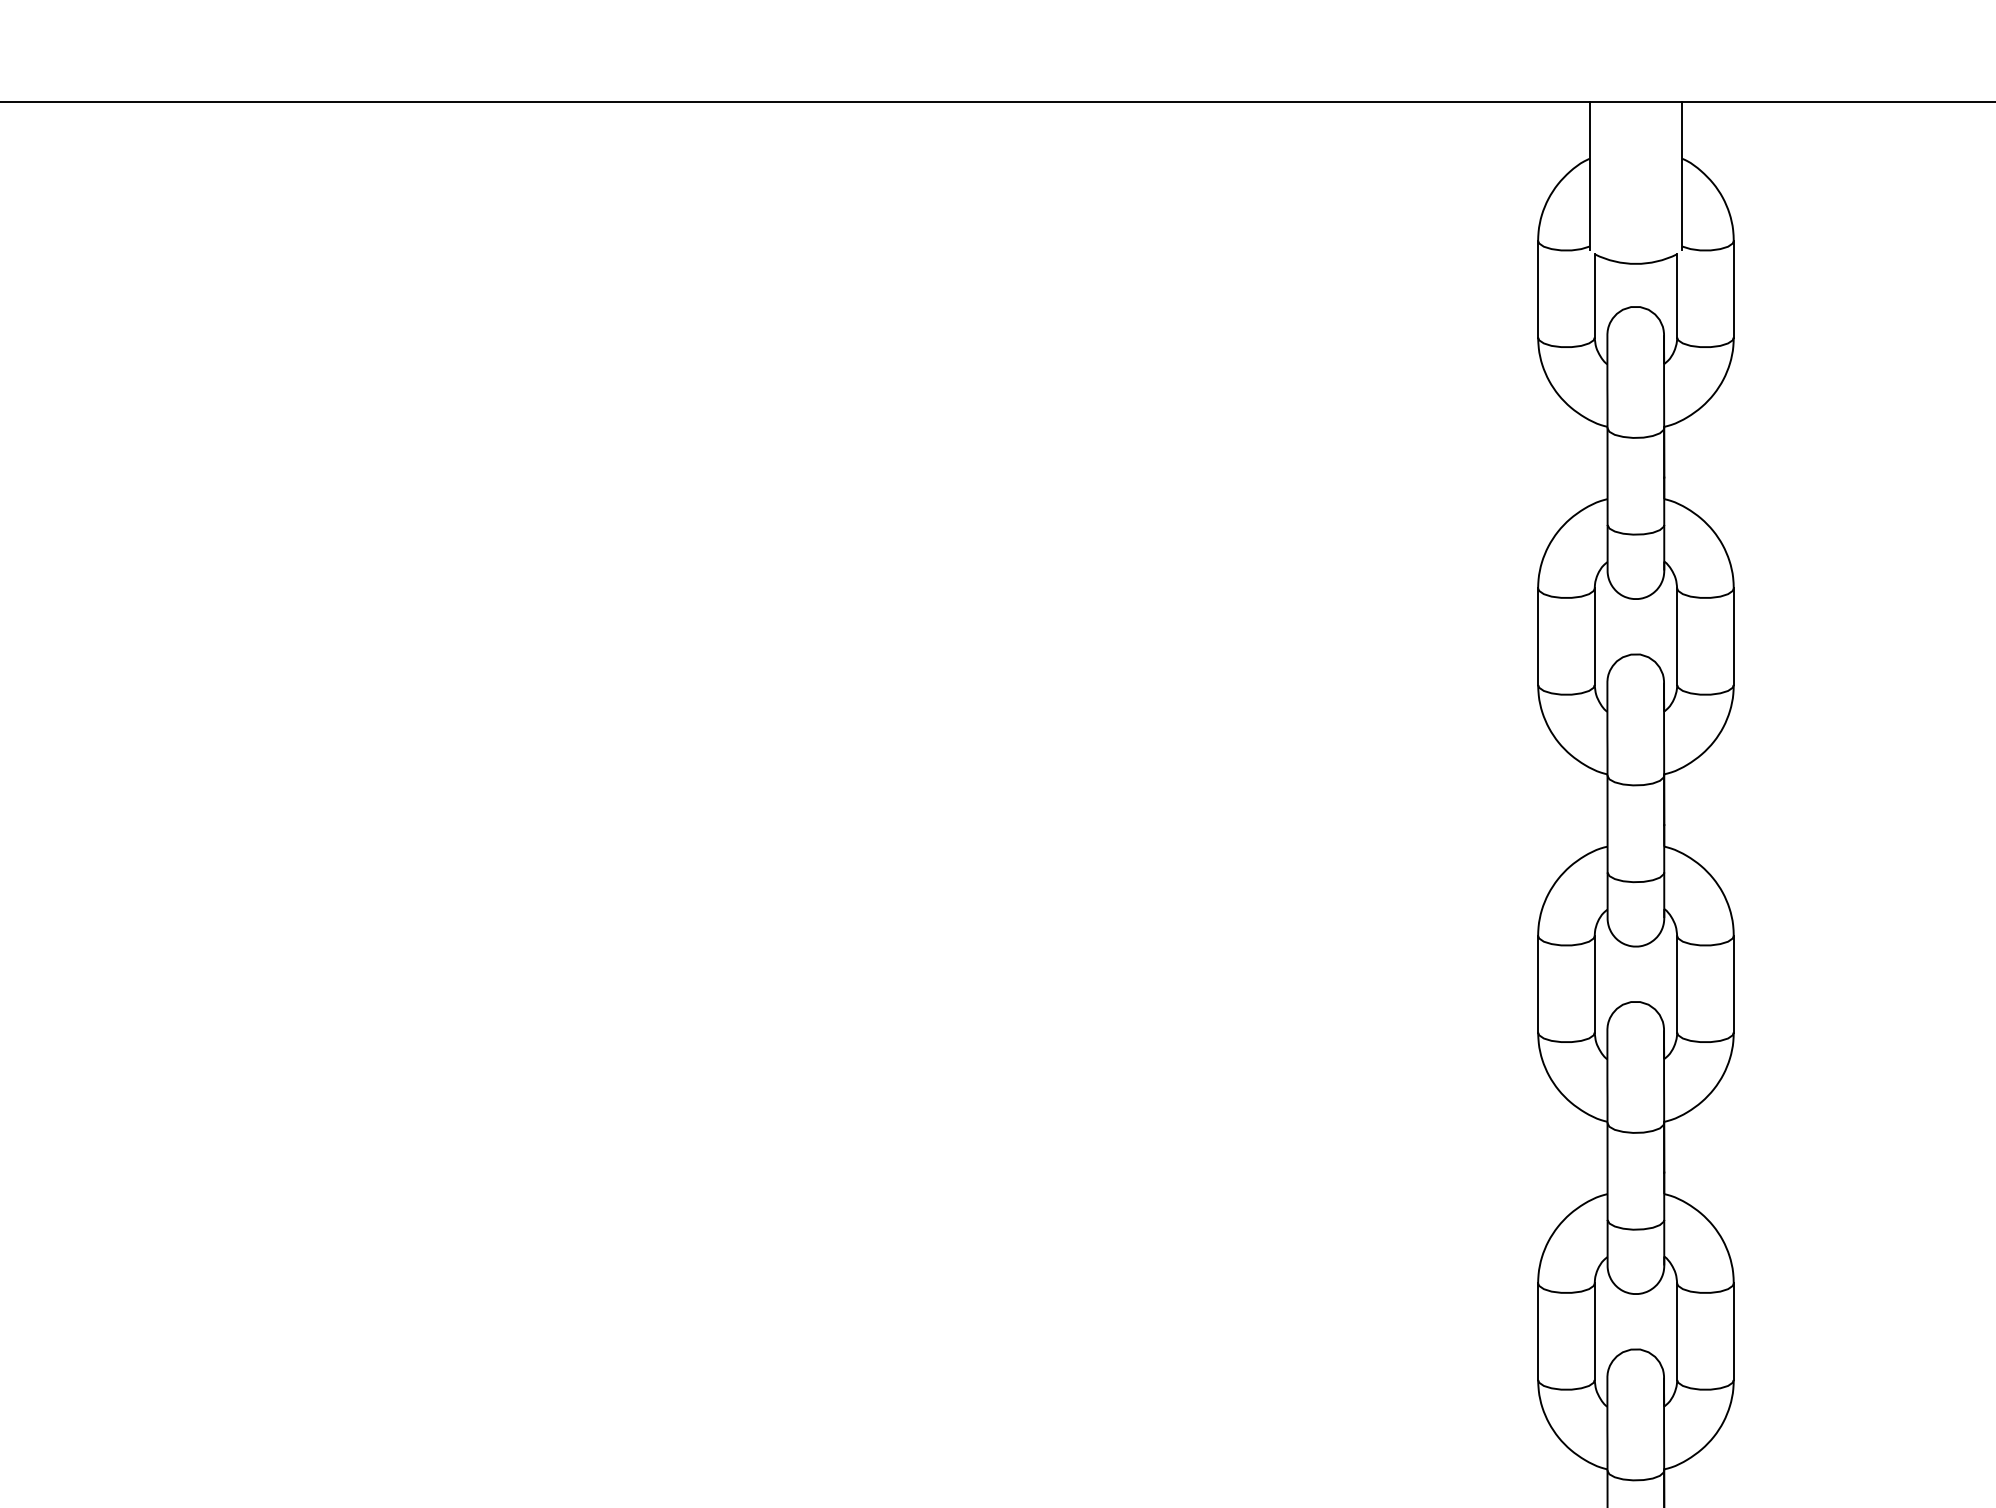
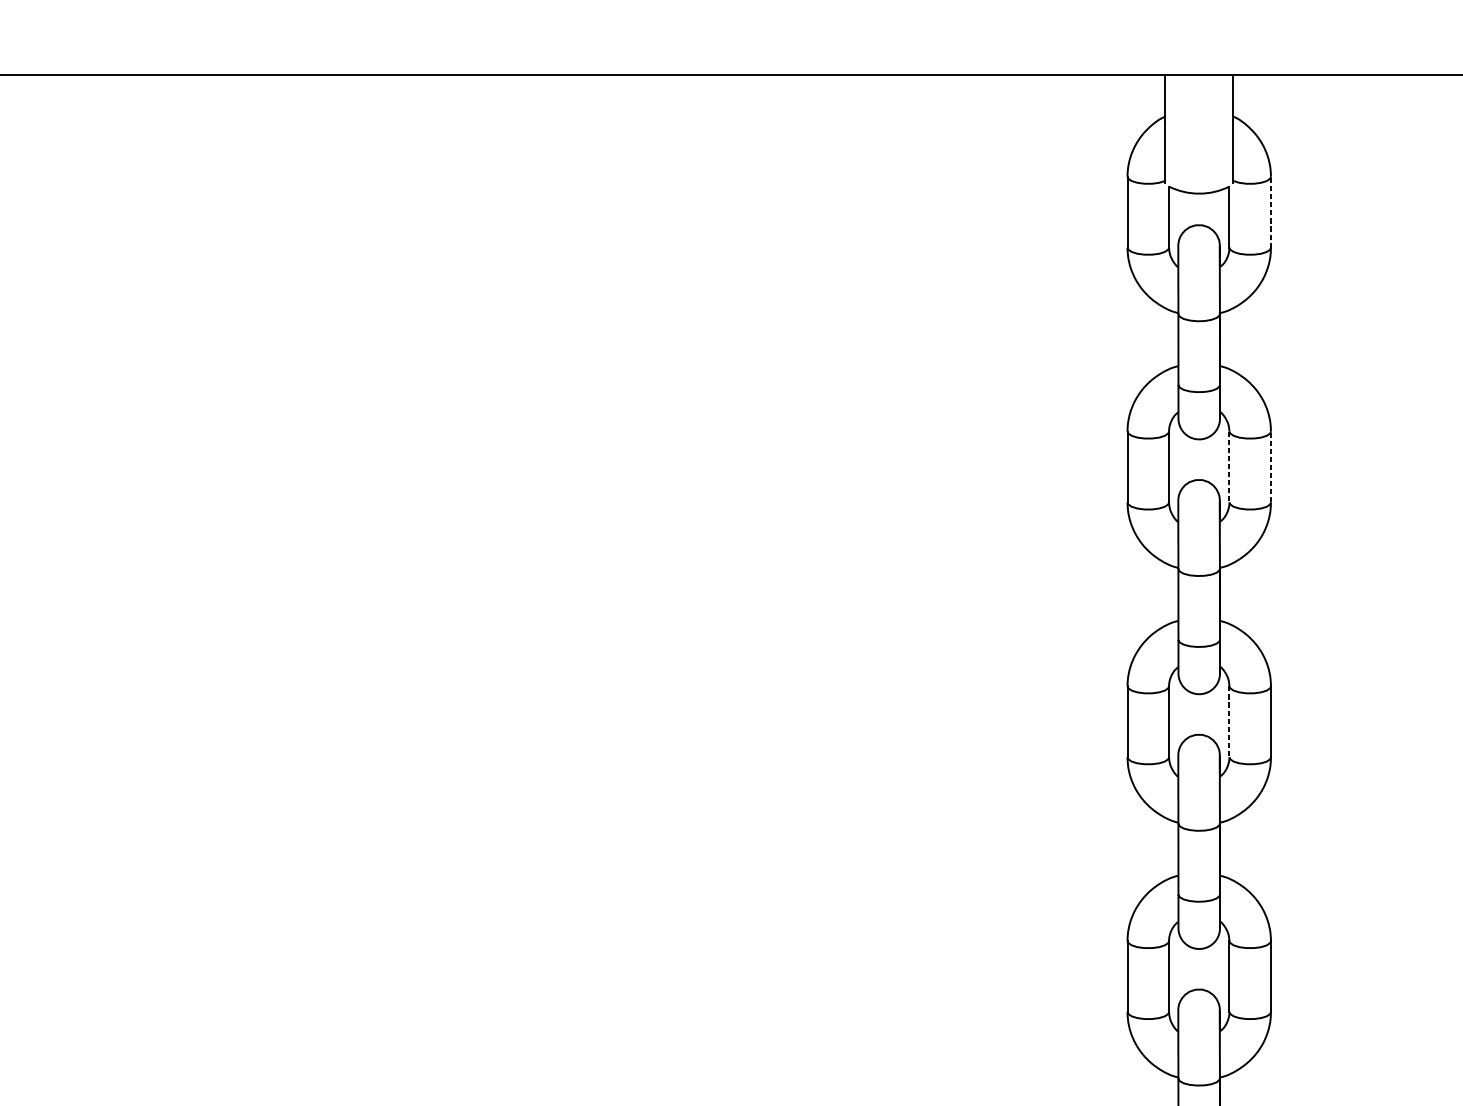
line: (1733, 288) -> (1270, 211), solid -> dashed
line: (1733, 636) -> (1270, 466), solid -> dashed
line: (1677, 637) -> (1229, 467), solid -> dashed
line: (1677, 984) -> (1229, 722), solid -> dashed

